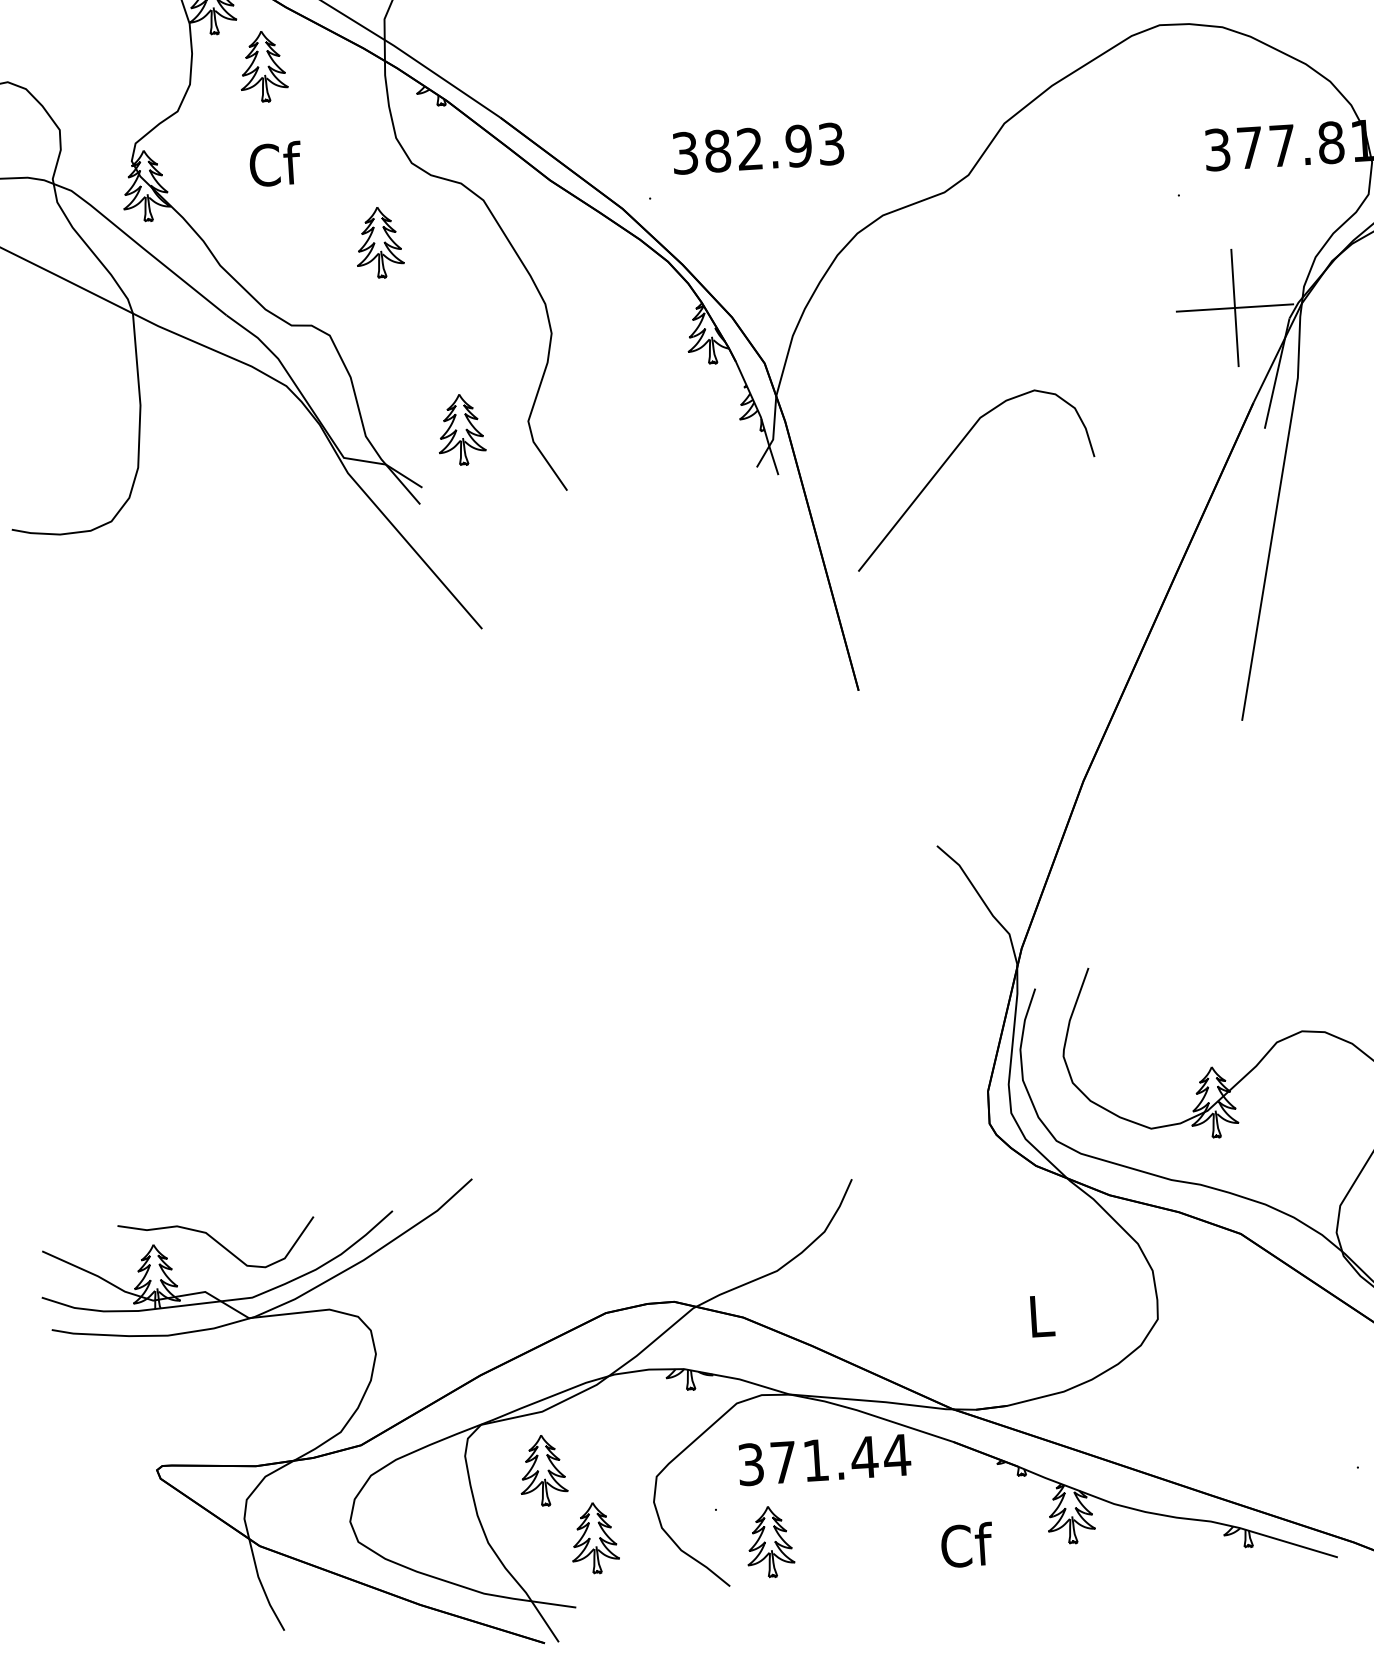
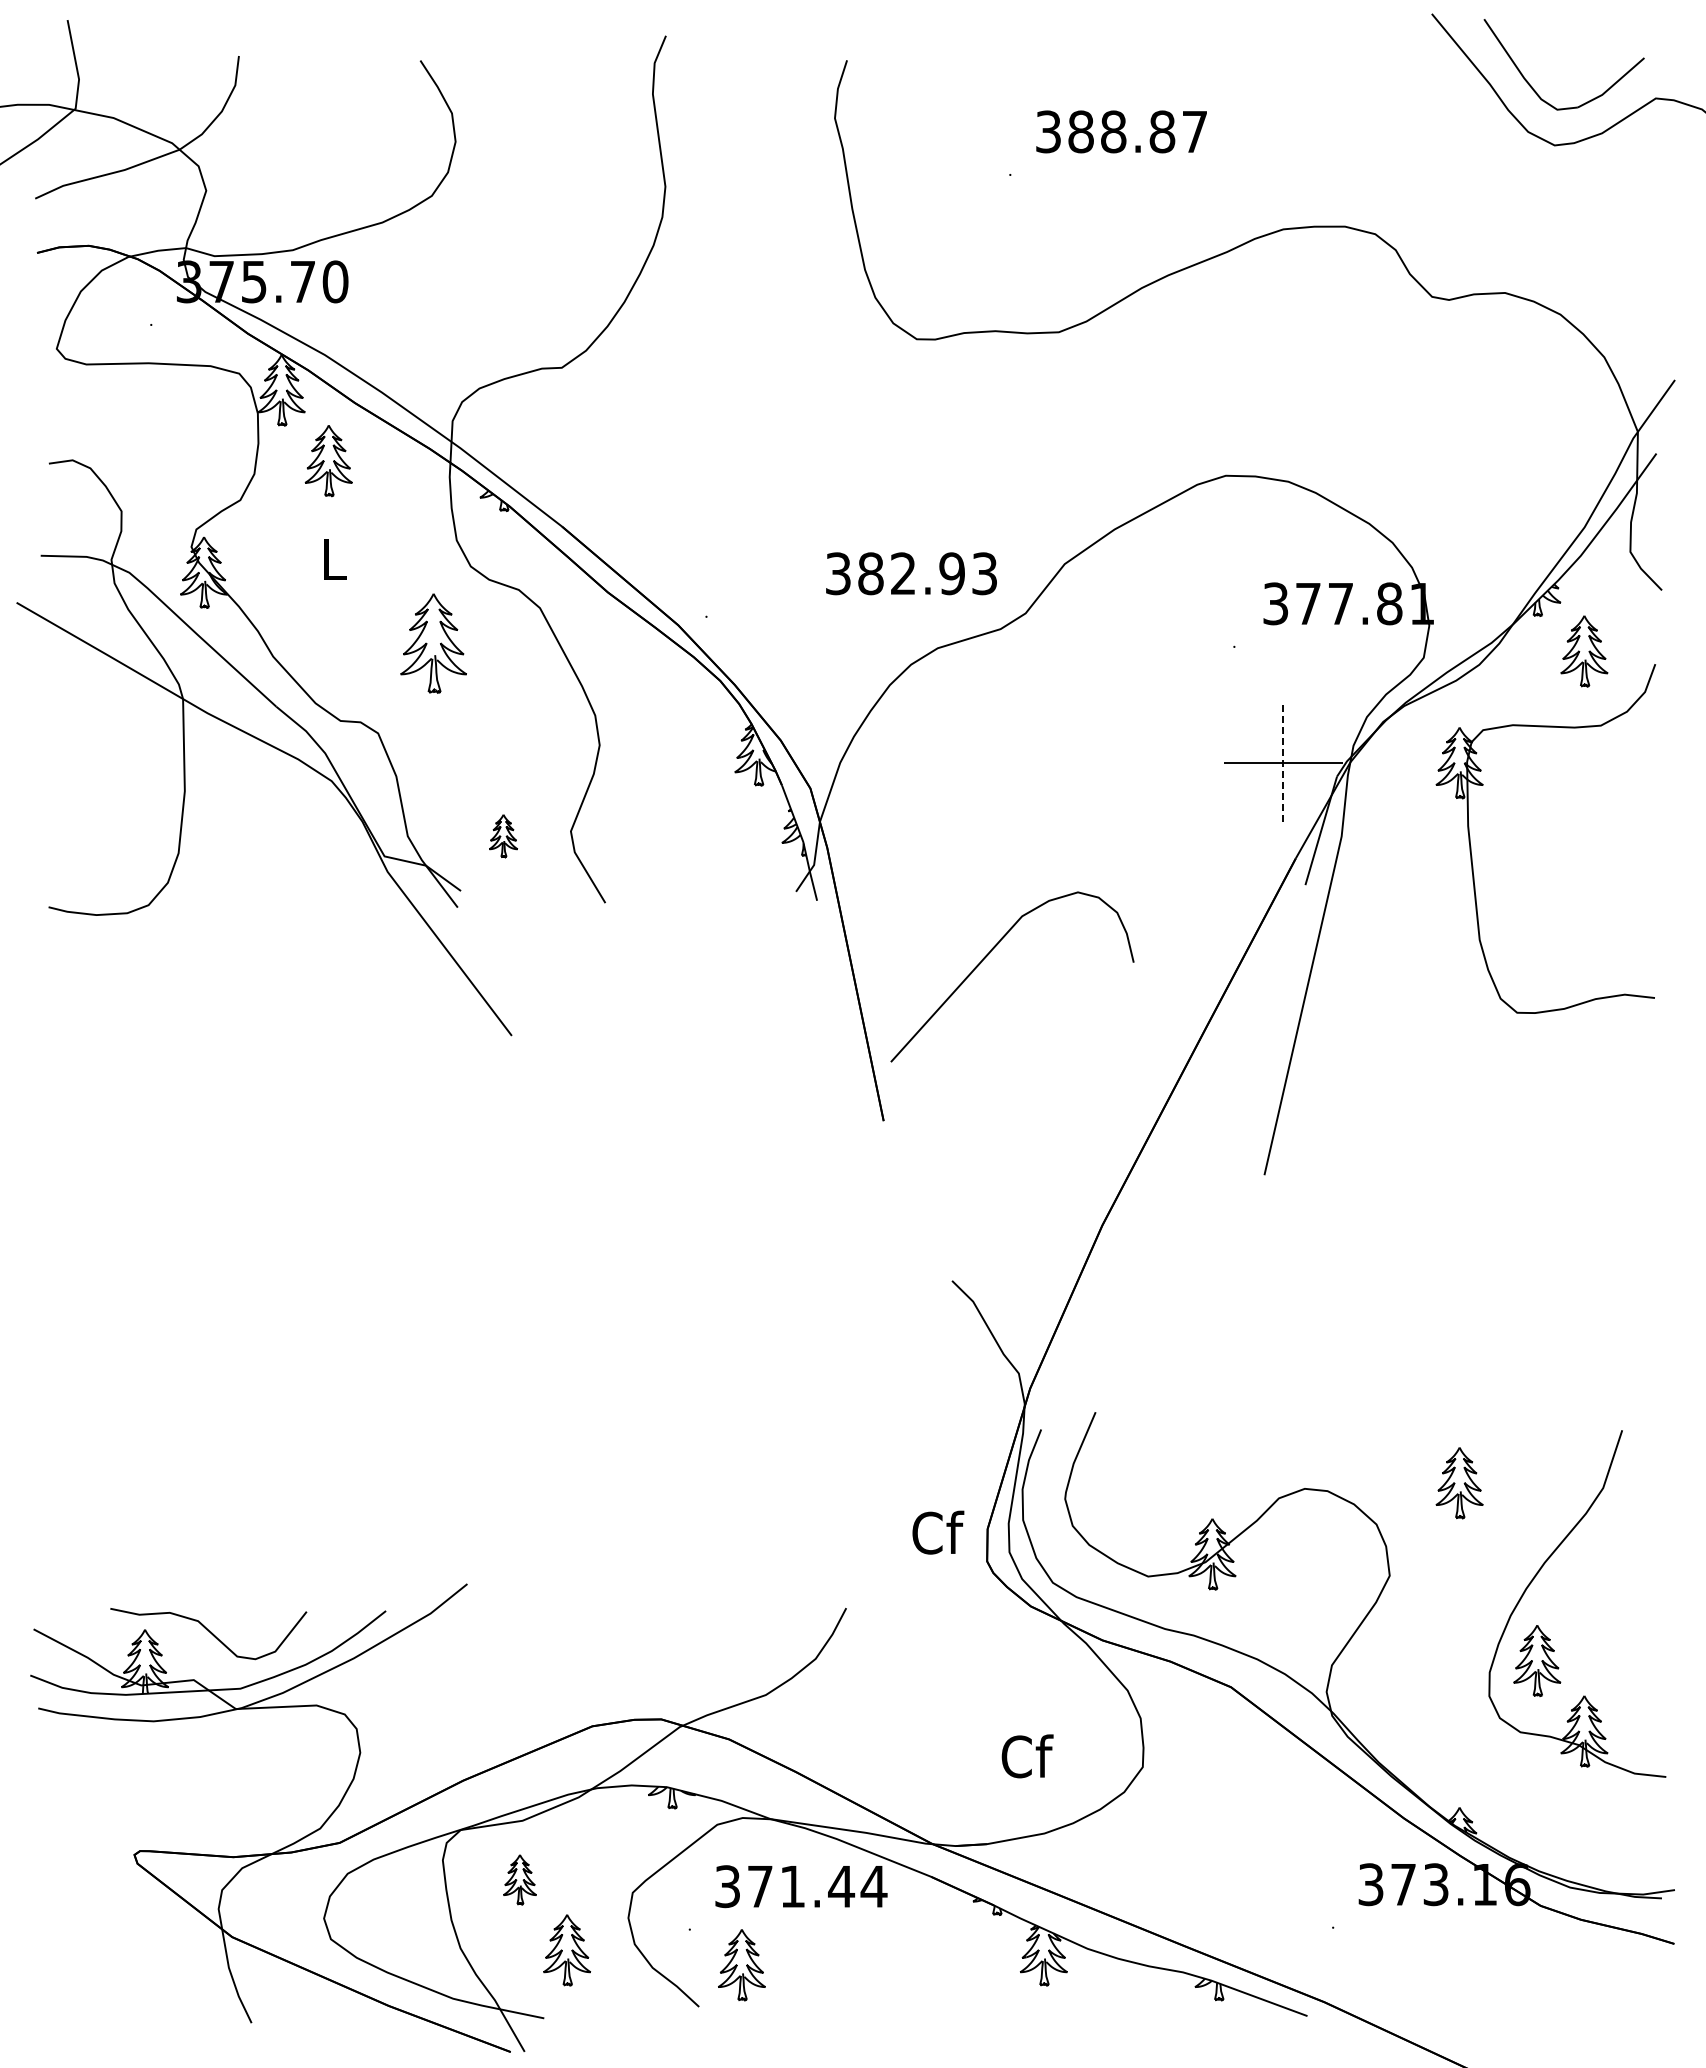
text: (758, 148) -> (911, 573), moved
text: (275, 163) -> (334, 558), Cf -> L
part: (379, 243) -> (433, 644), size x1.4
line: (1235, 307) -> (1283, 762), solid -> dashed
part: (461, 430) -> (503, 836), size x0.6
curve: (950, 456) -> (990, 953), moved
text: (1042, 1315) -> (1027, 1756), L -> Cf
part: (542, 1470) -> (519, 1879), size x0.7
text: (967, 1545) -> (938, 1532), moved

